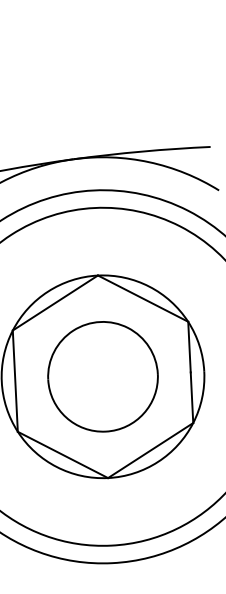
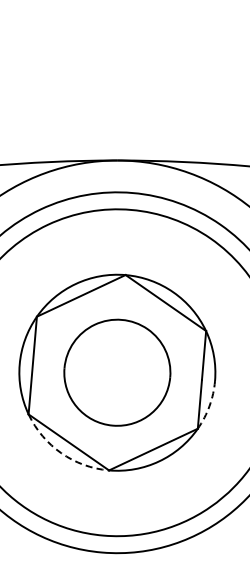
arc: (202, 398) -> (209, 406), solid -> dashed
arc: (56, 467) -> (61, 453), solid -> dashed

